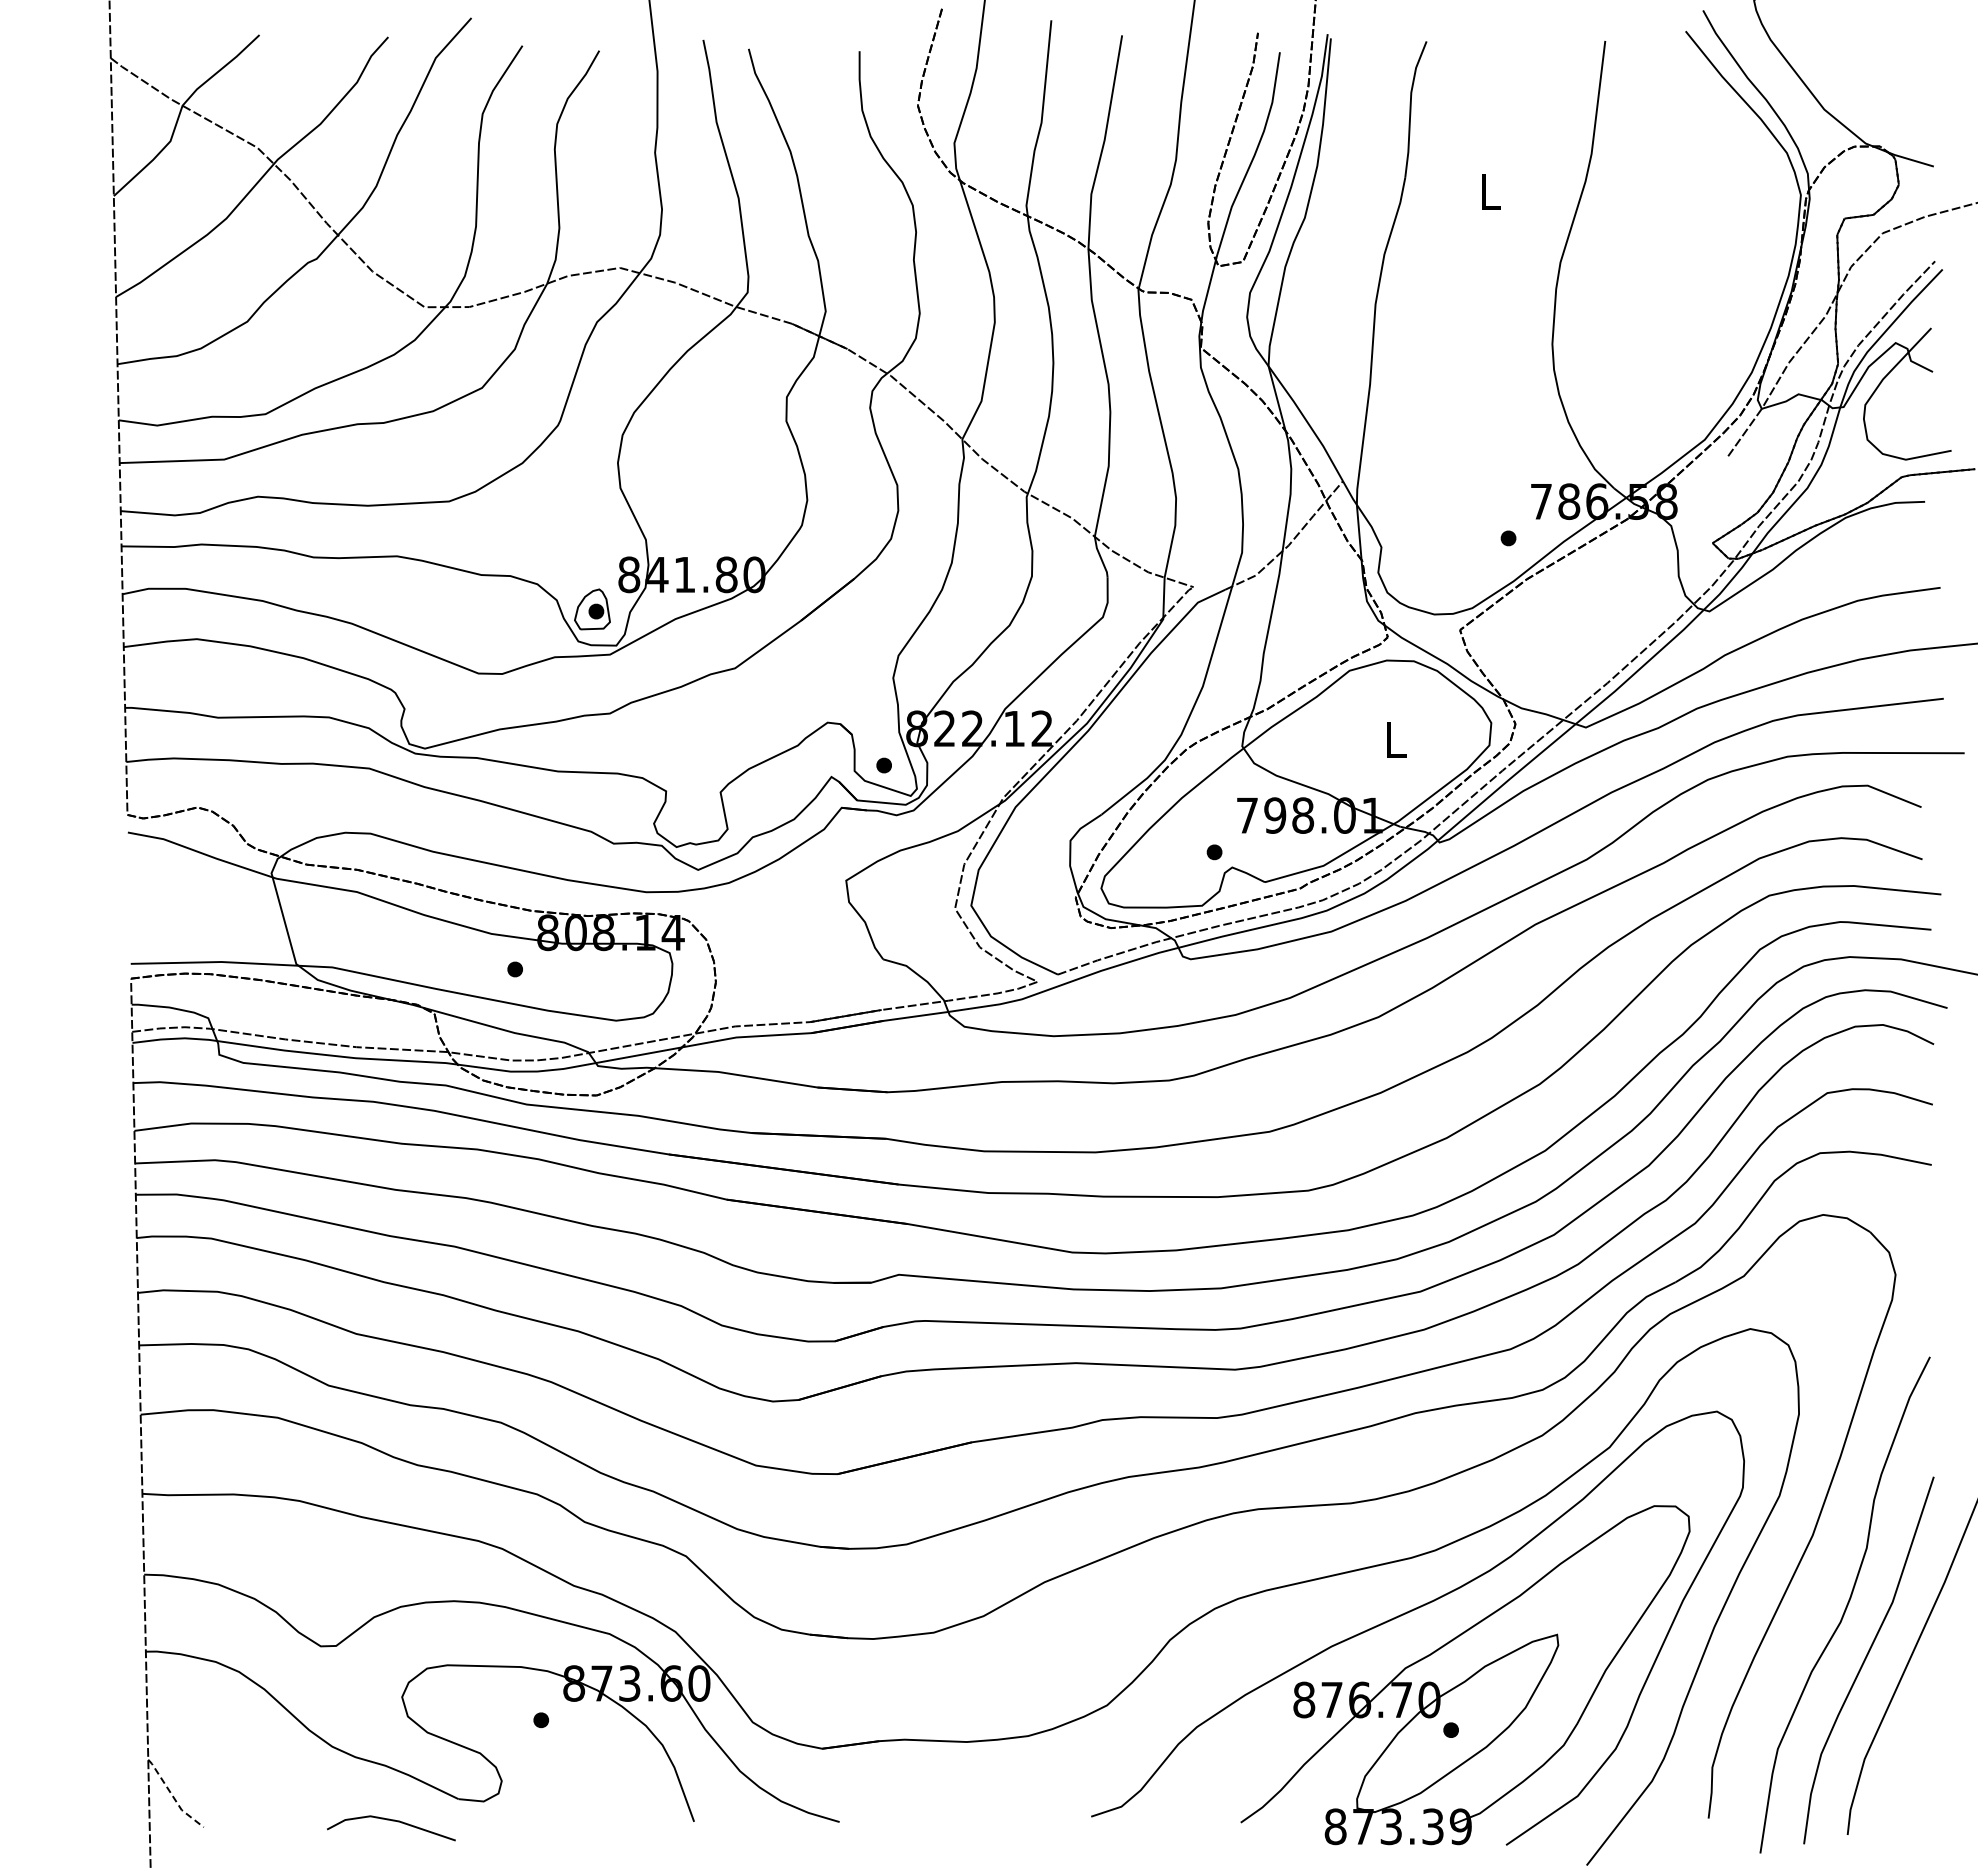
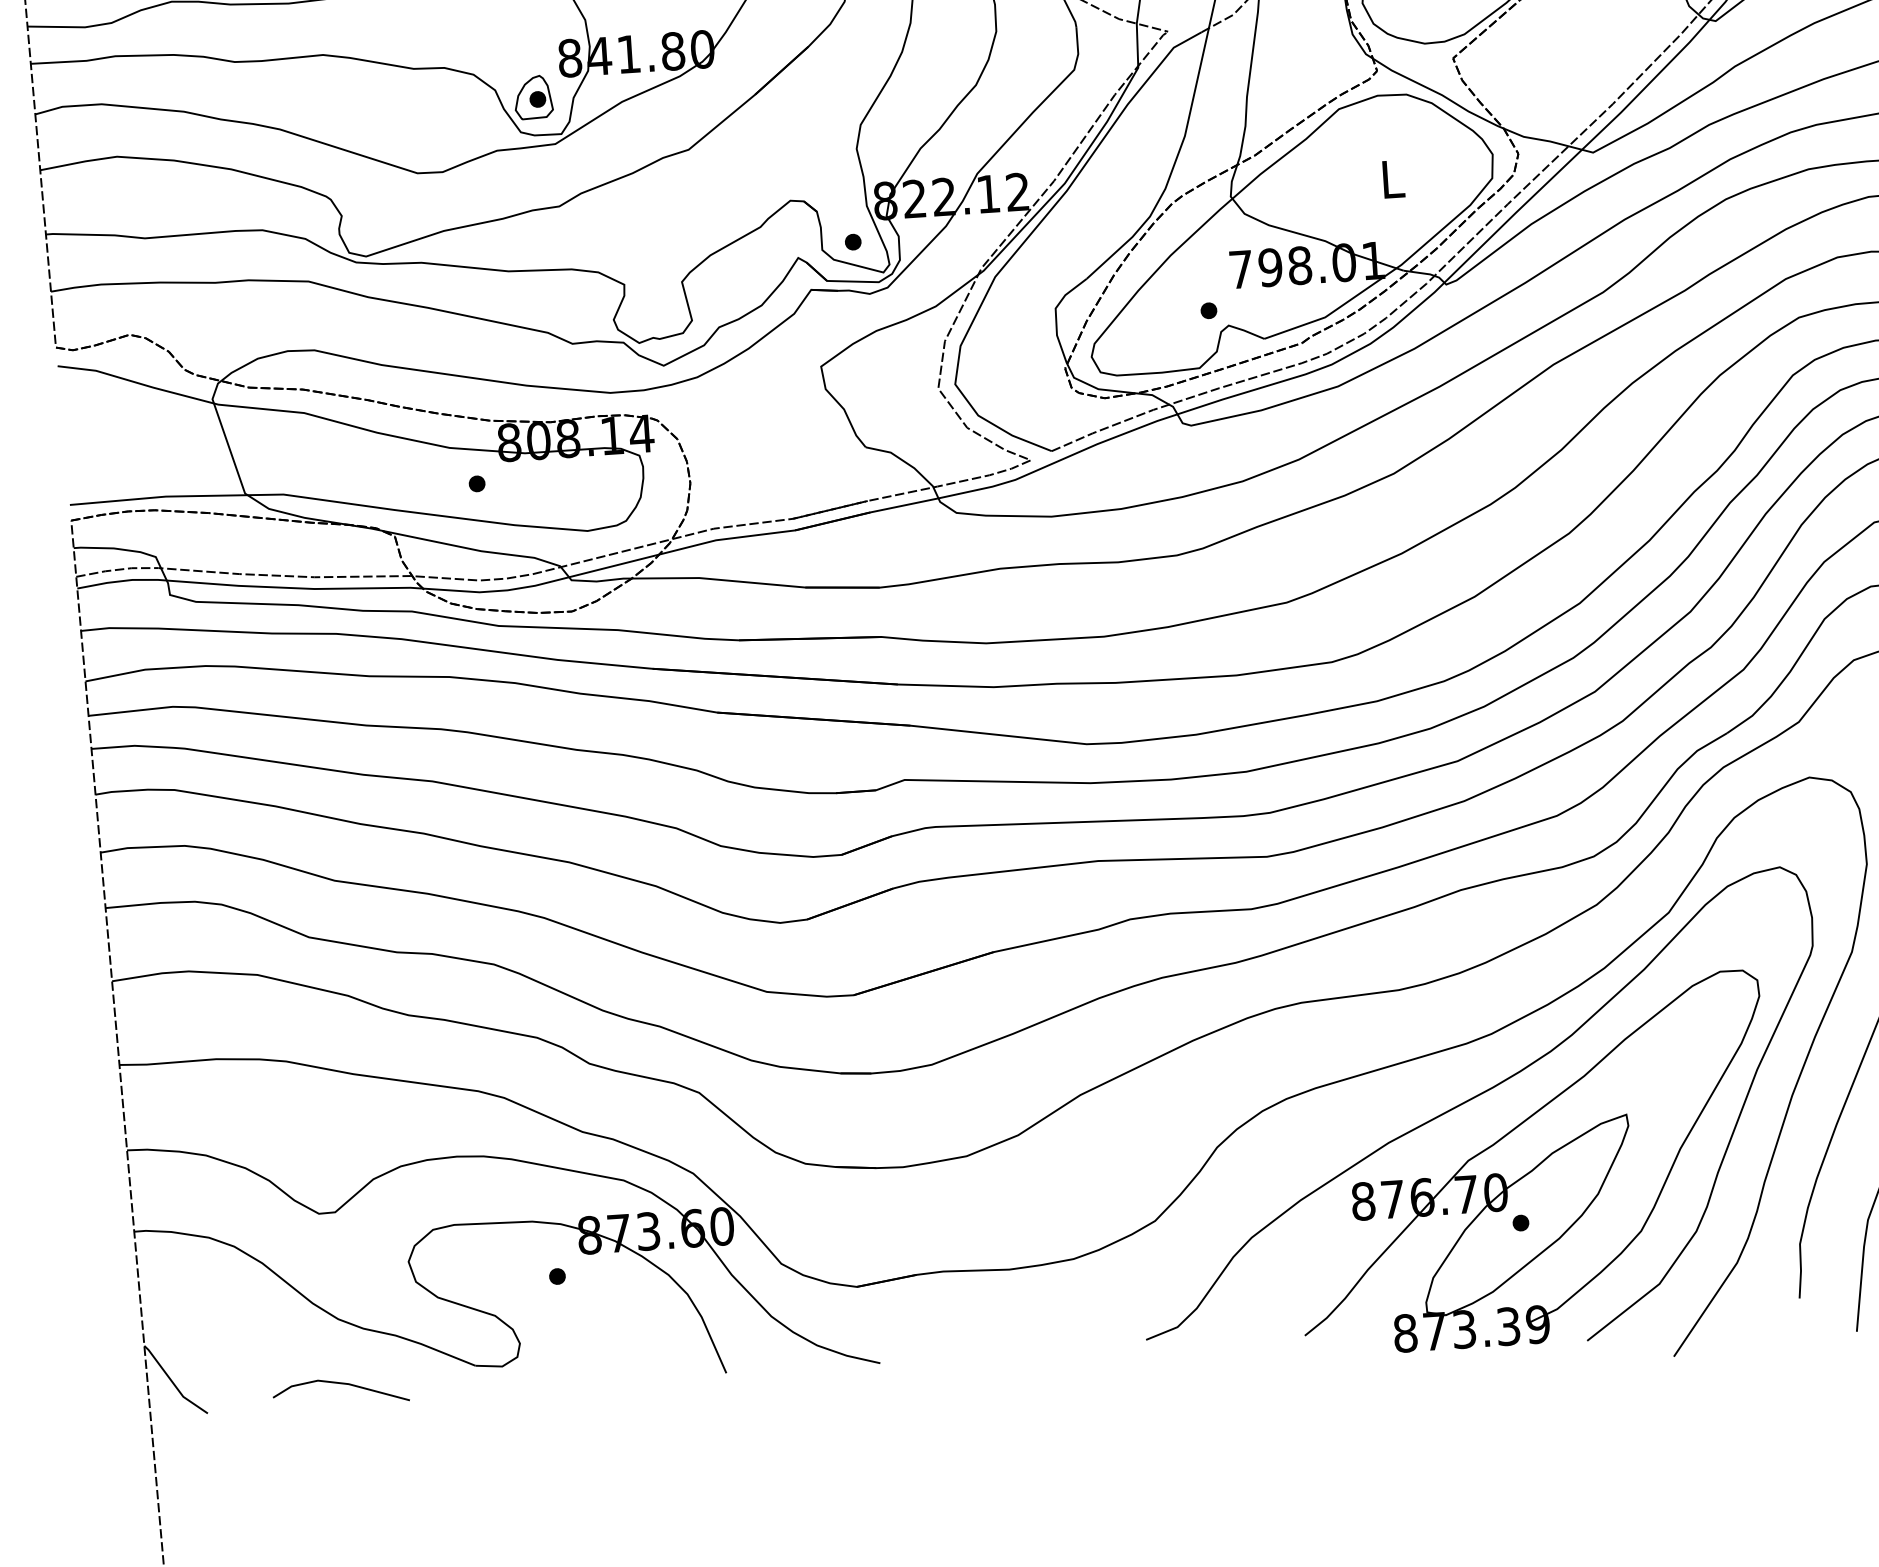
line: (172, 1796) -> (172, 1383), dashed -> solid
line: (392, 1821) -> (341, 1384), moved

